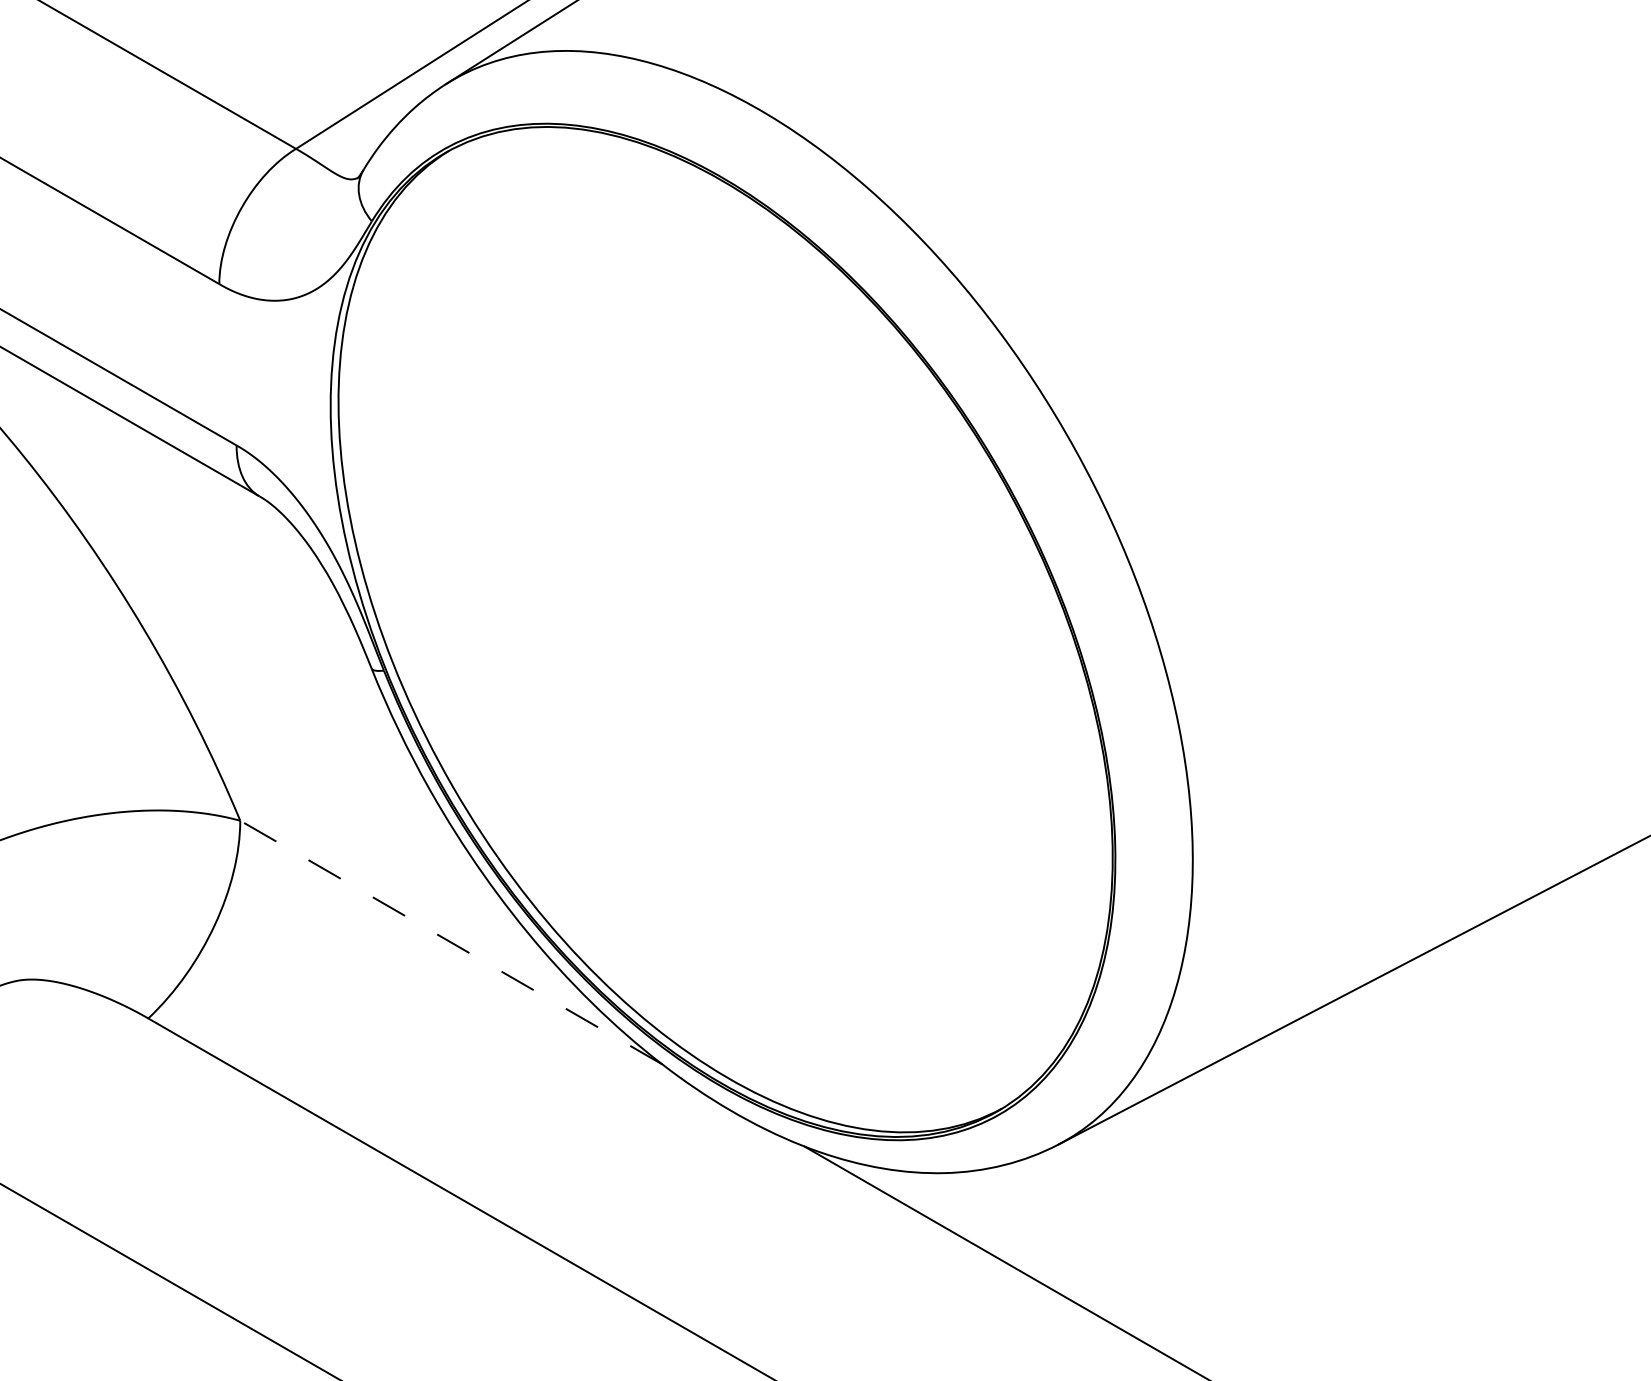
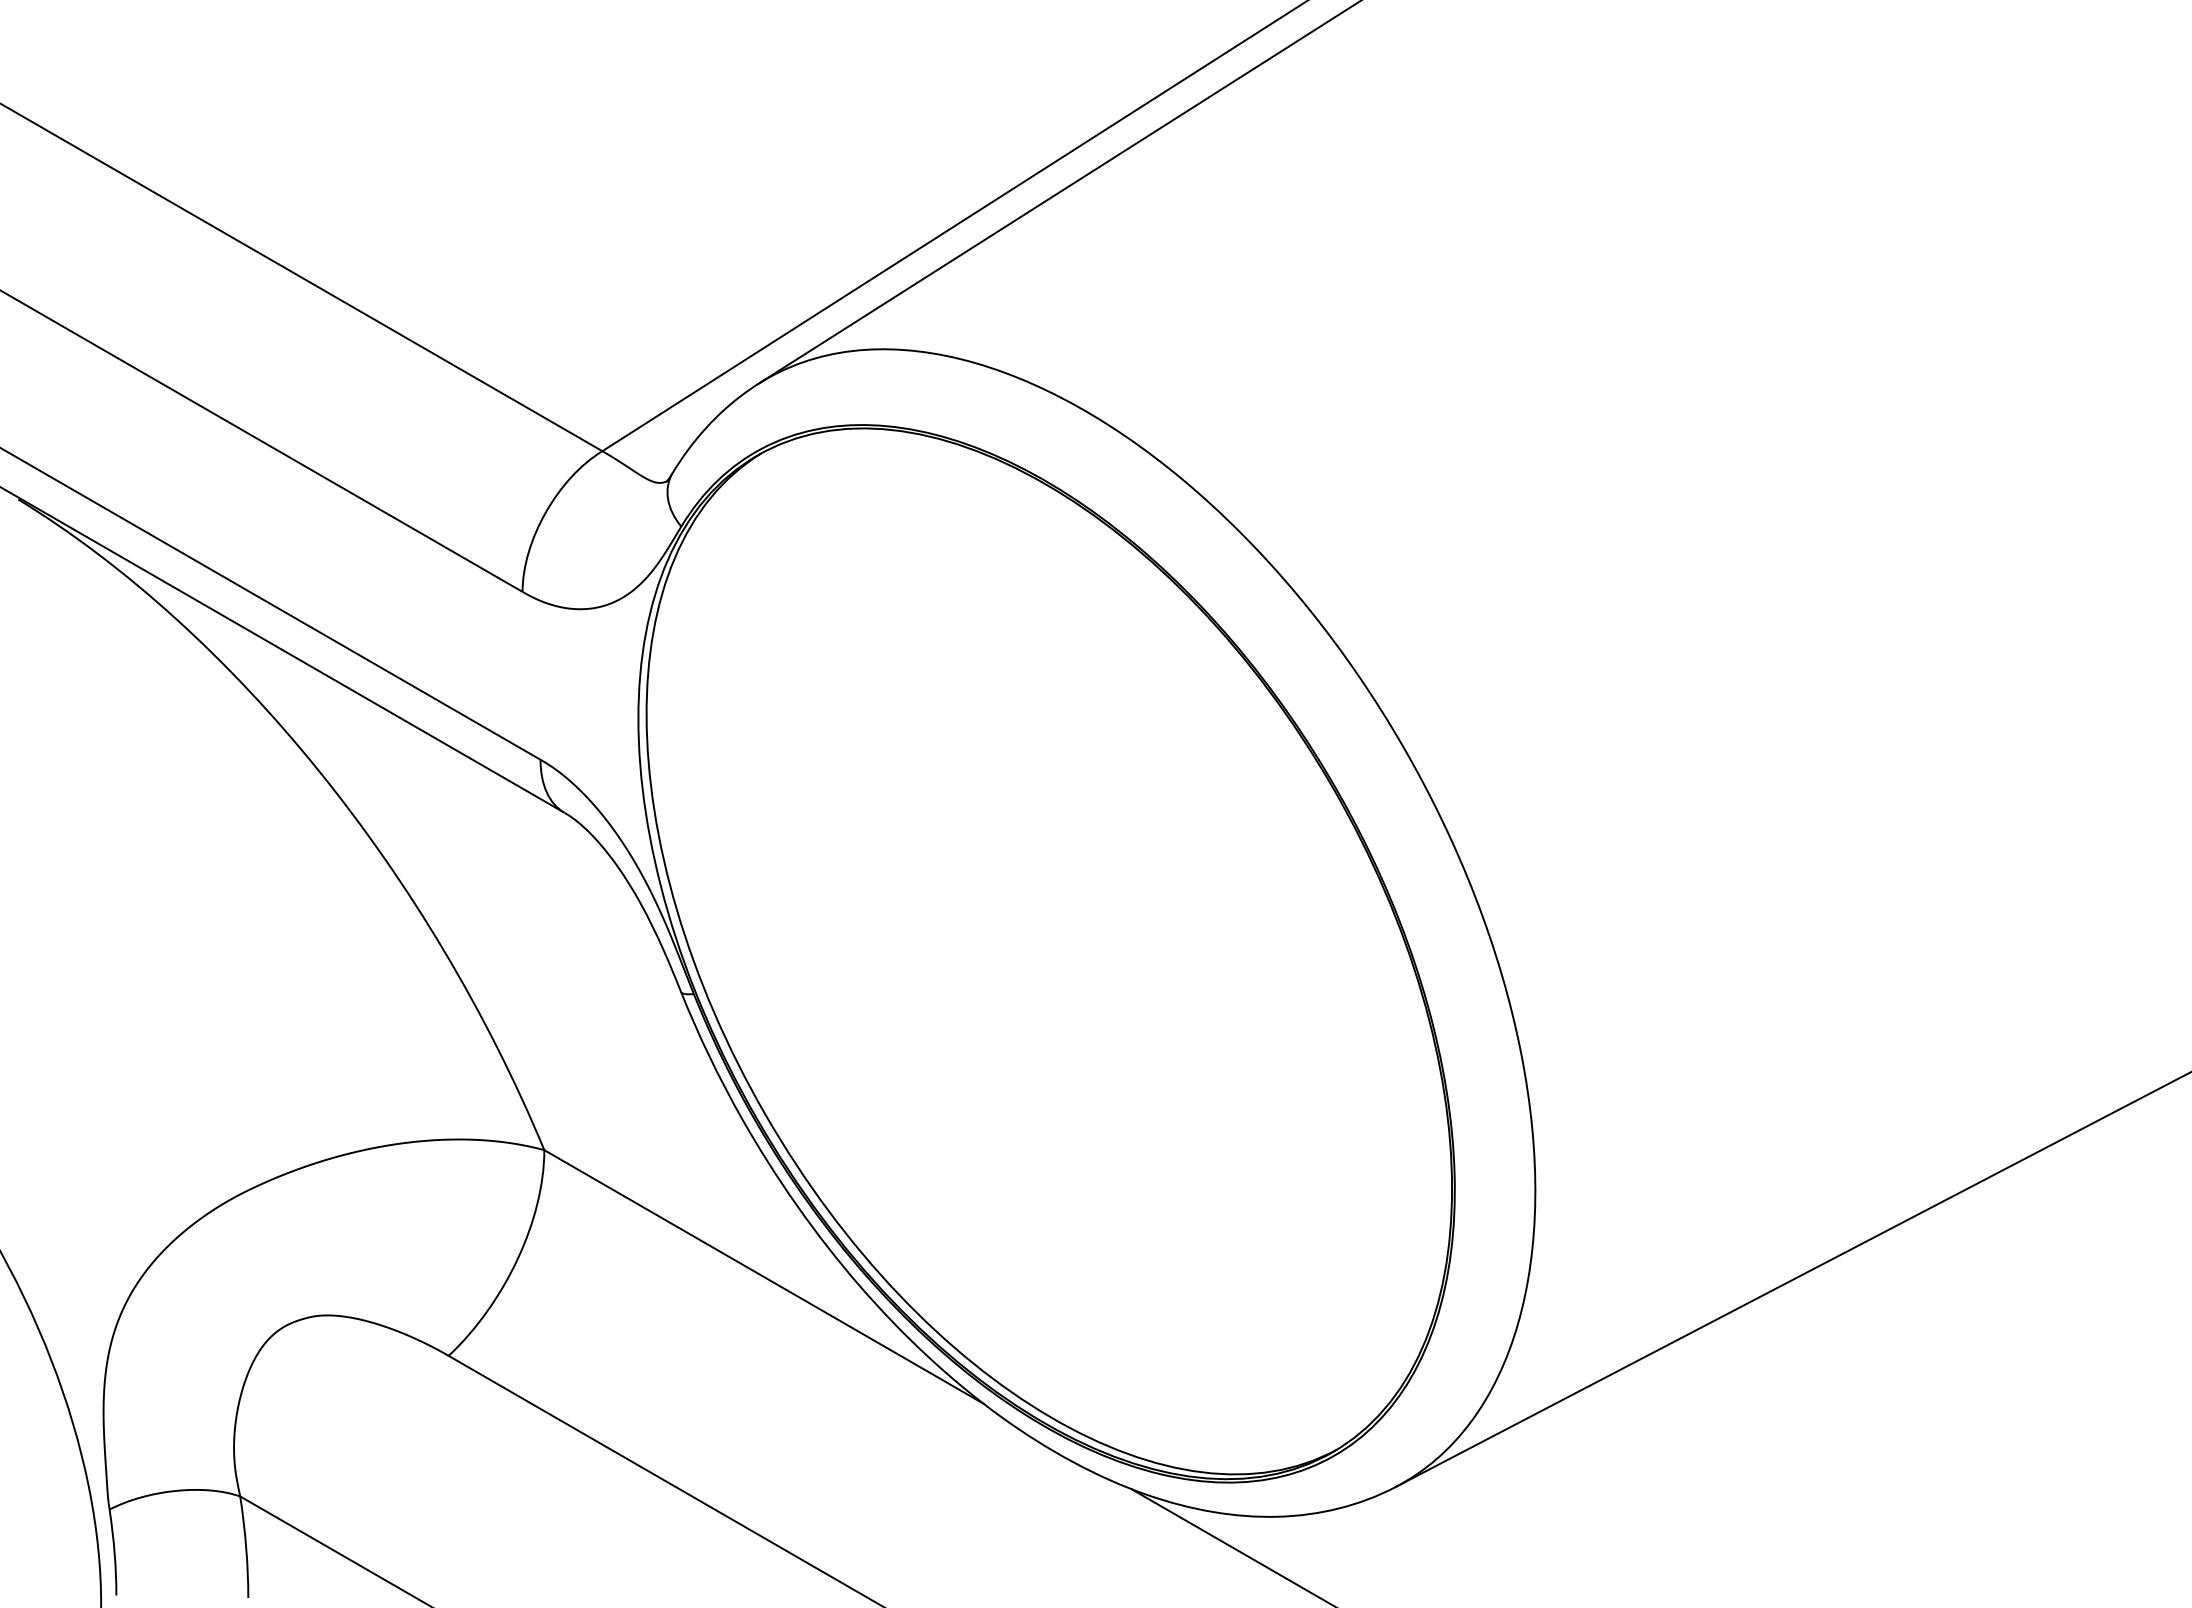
line: (450, 942) -> (763, 1276), dashed -> solid

